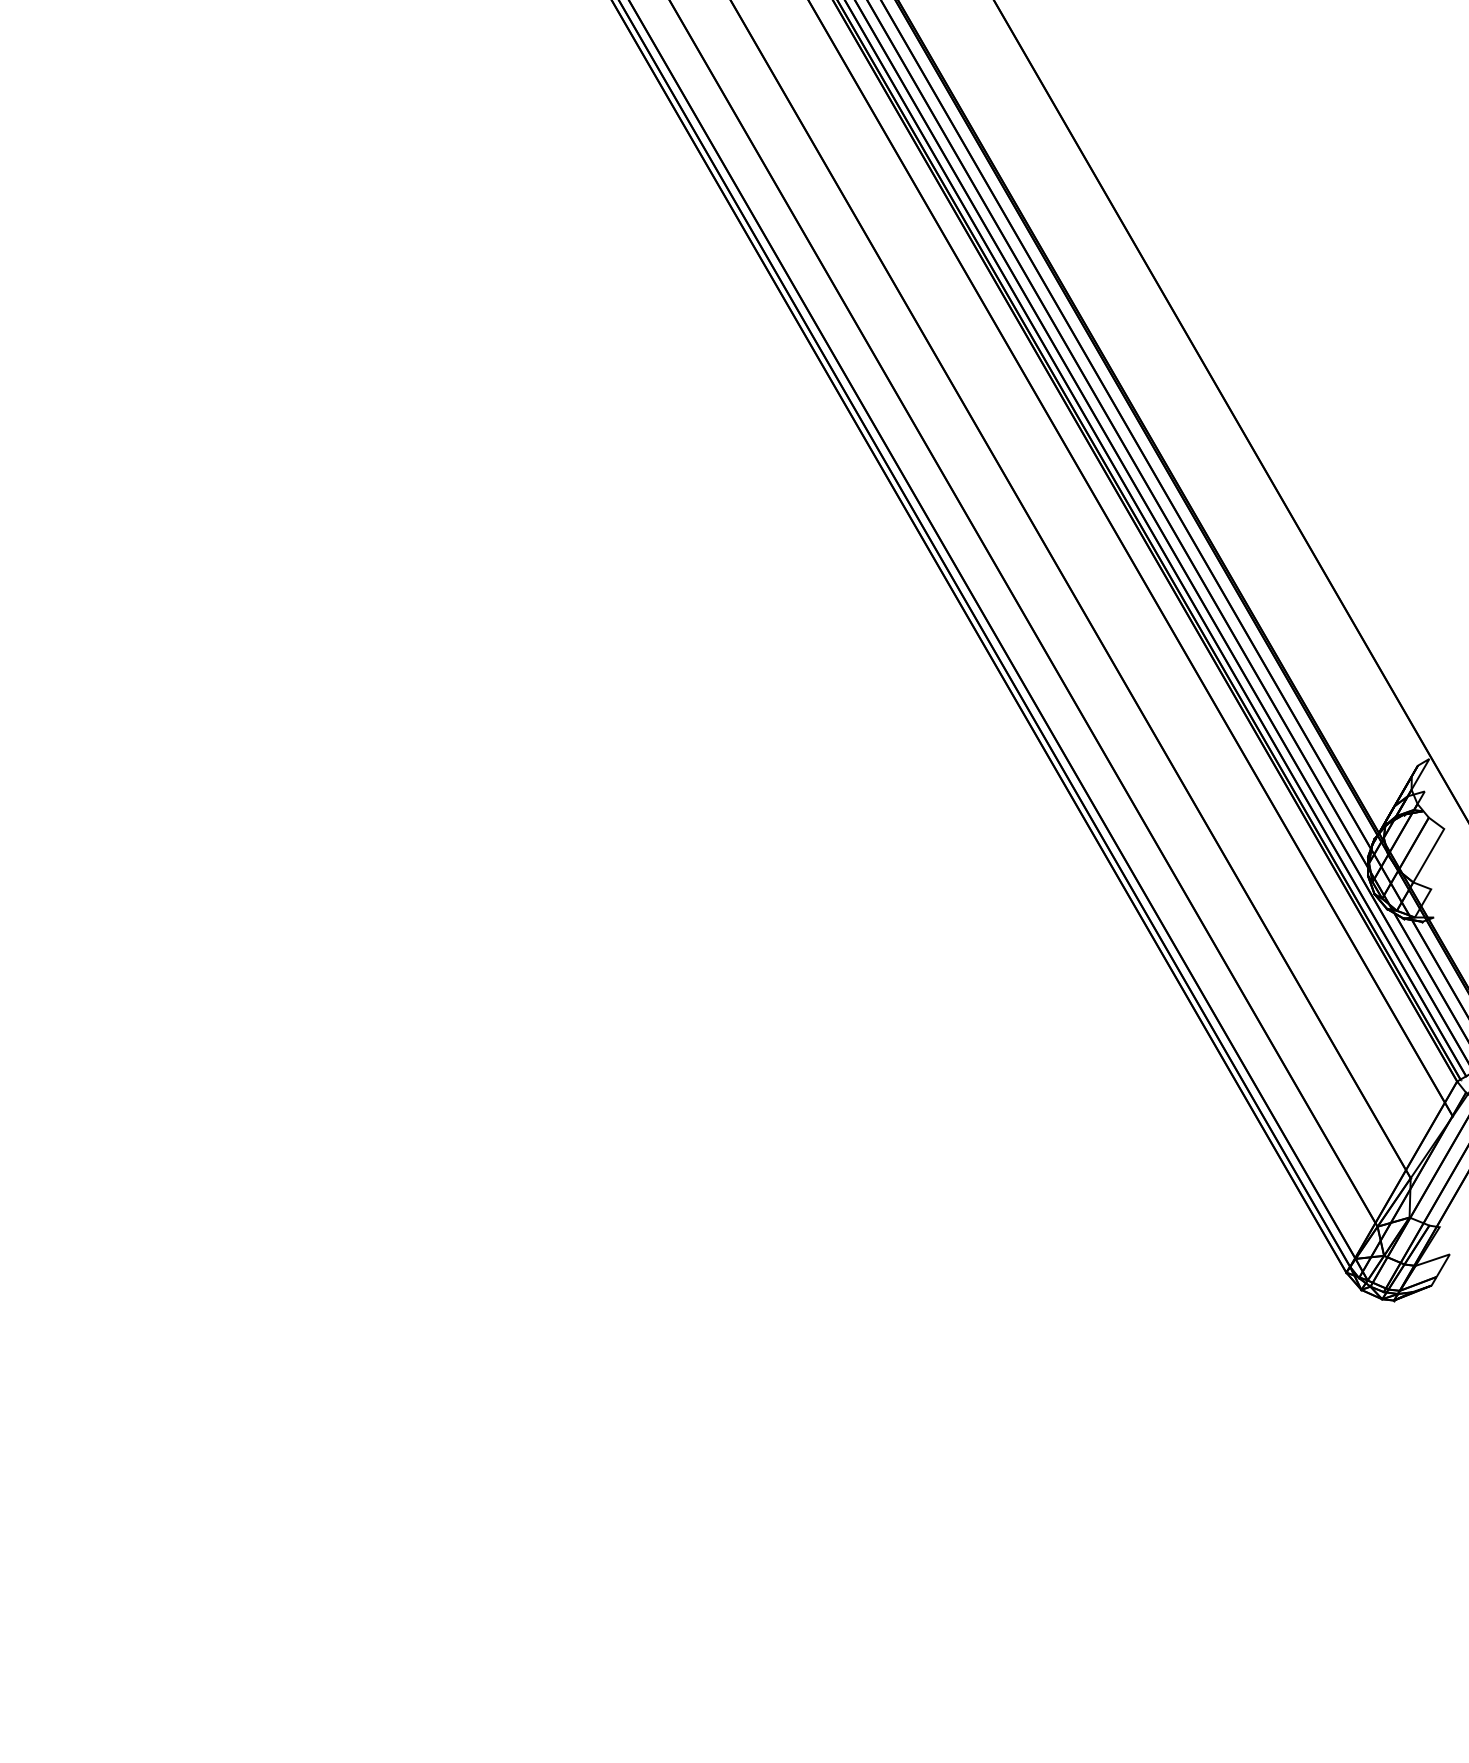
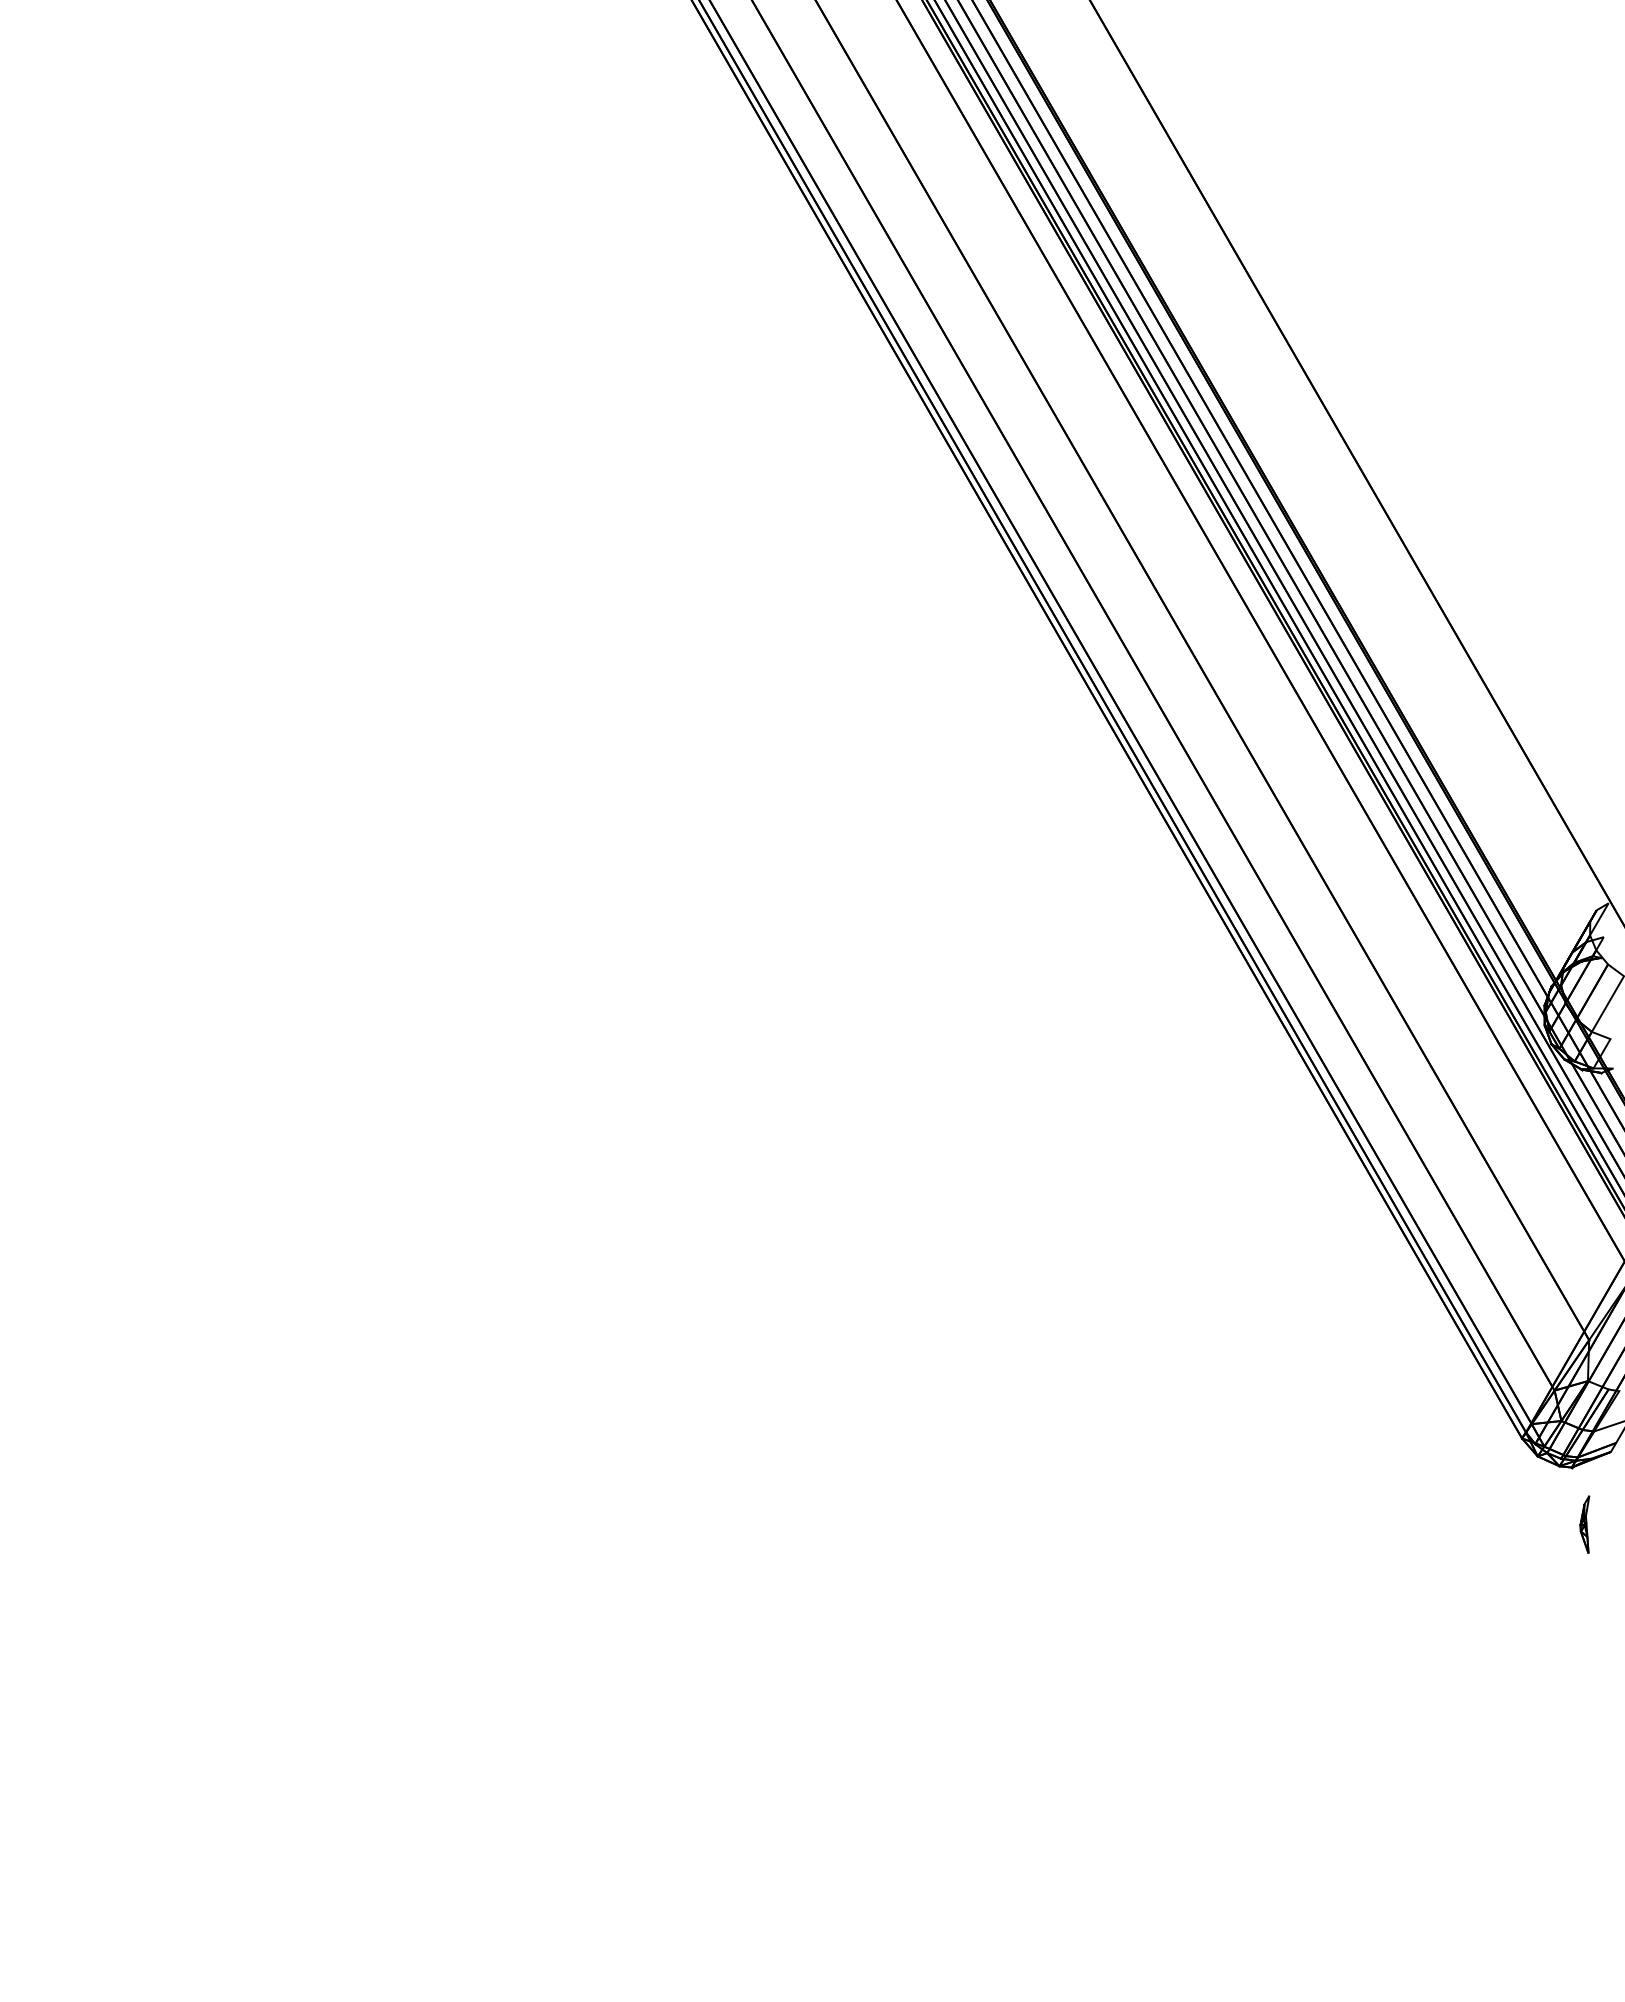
part: (1406, 1355) -> (1584, 1524), added

